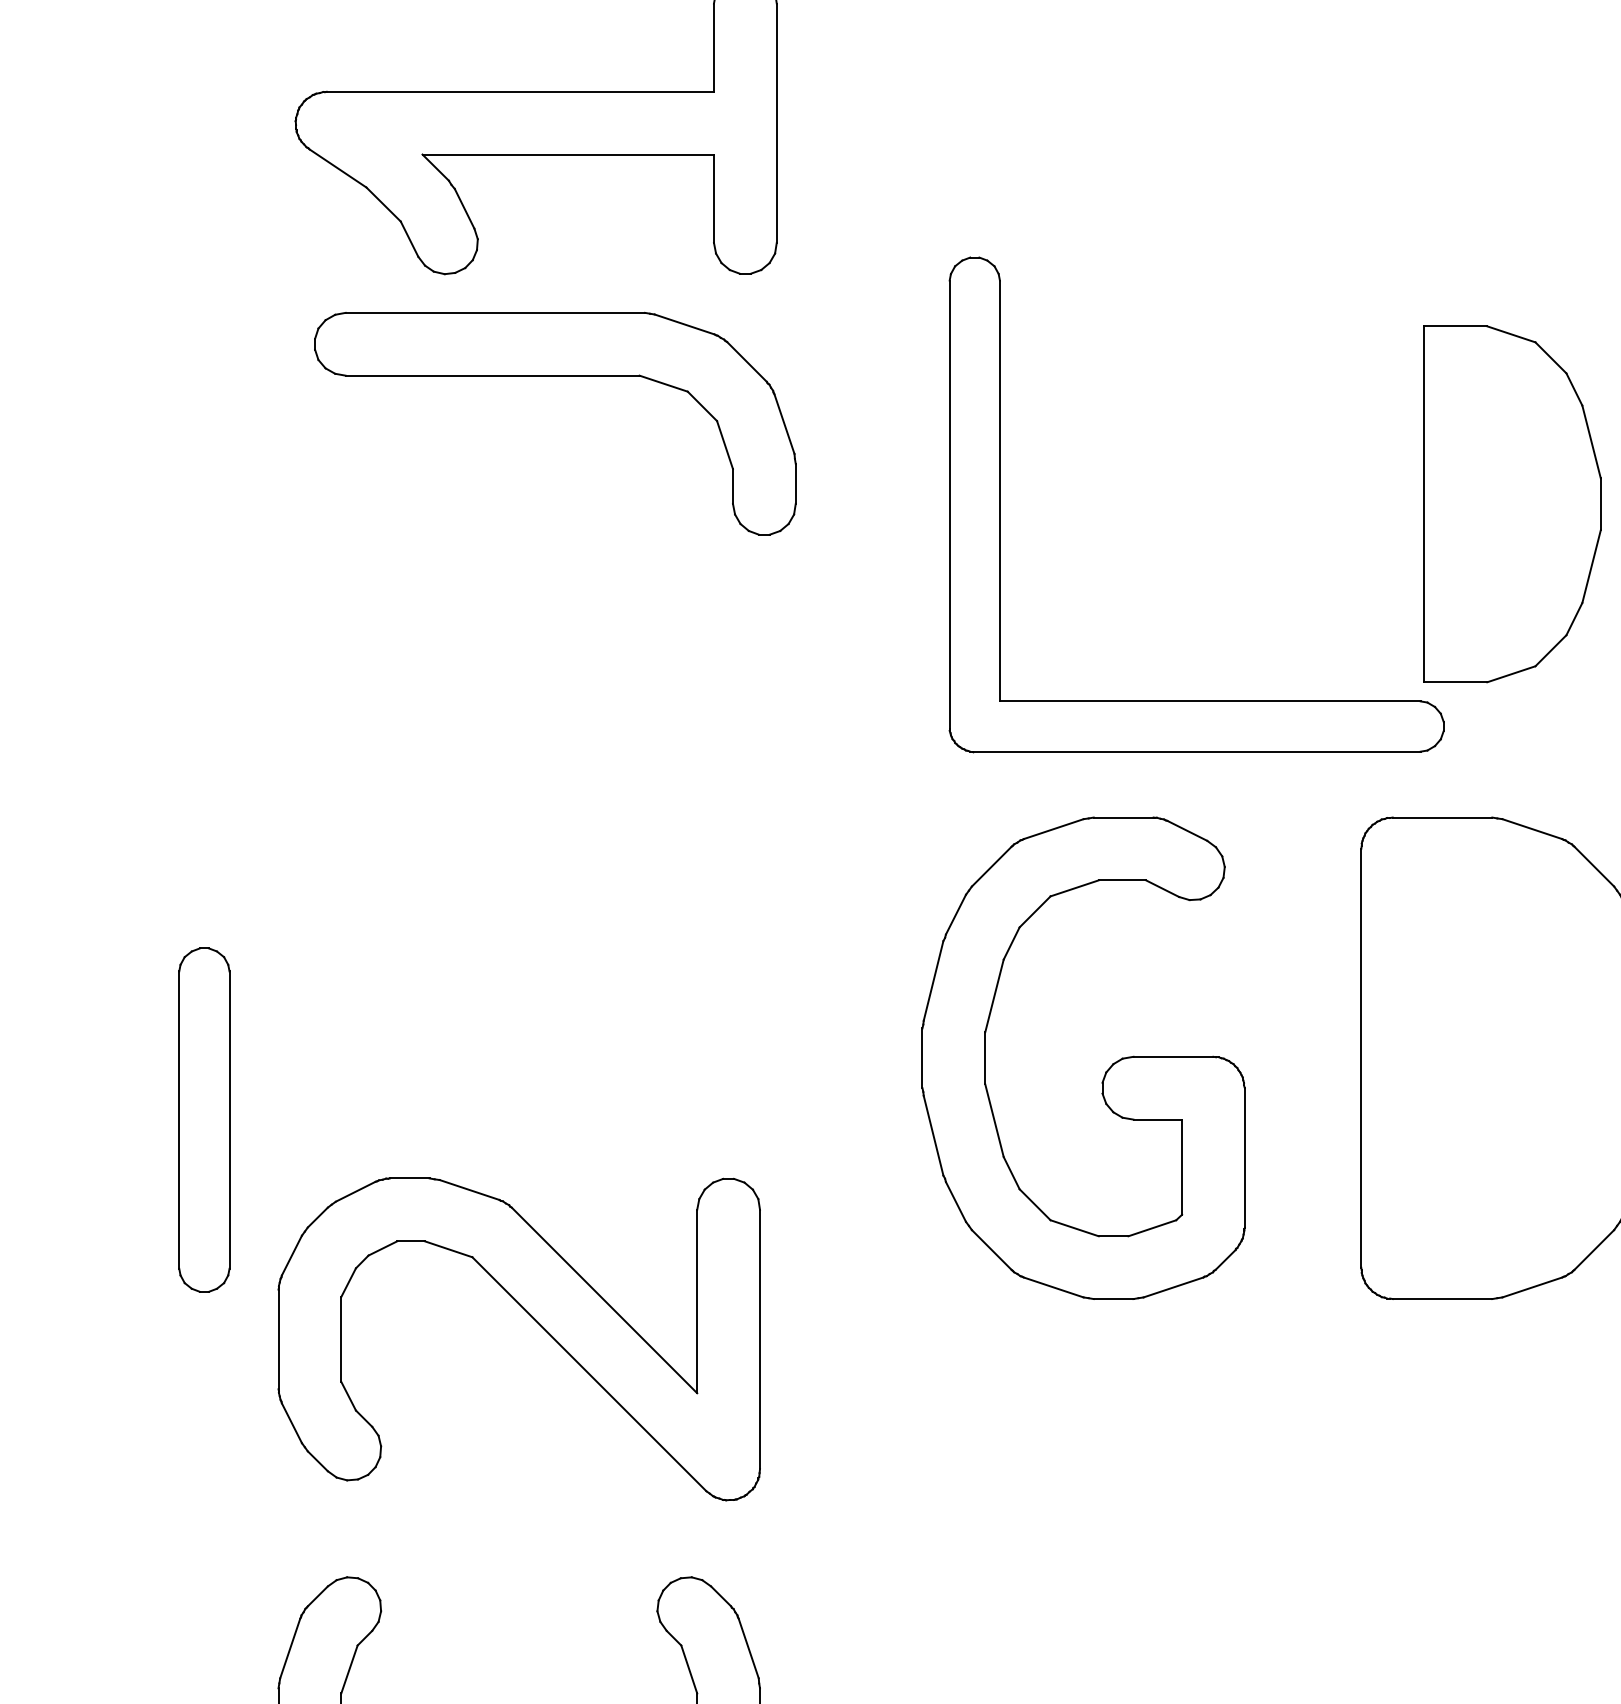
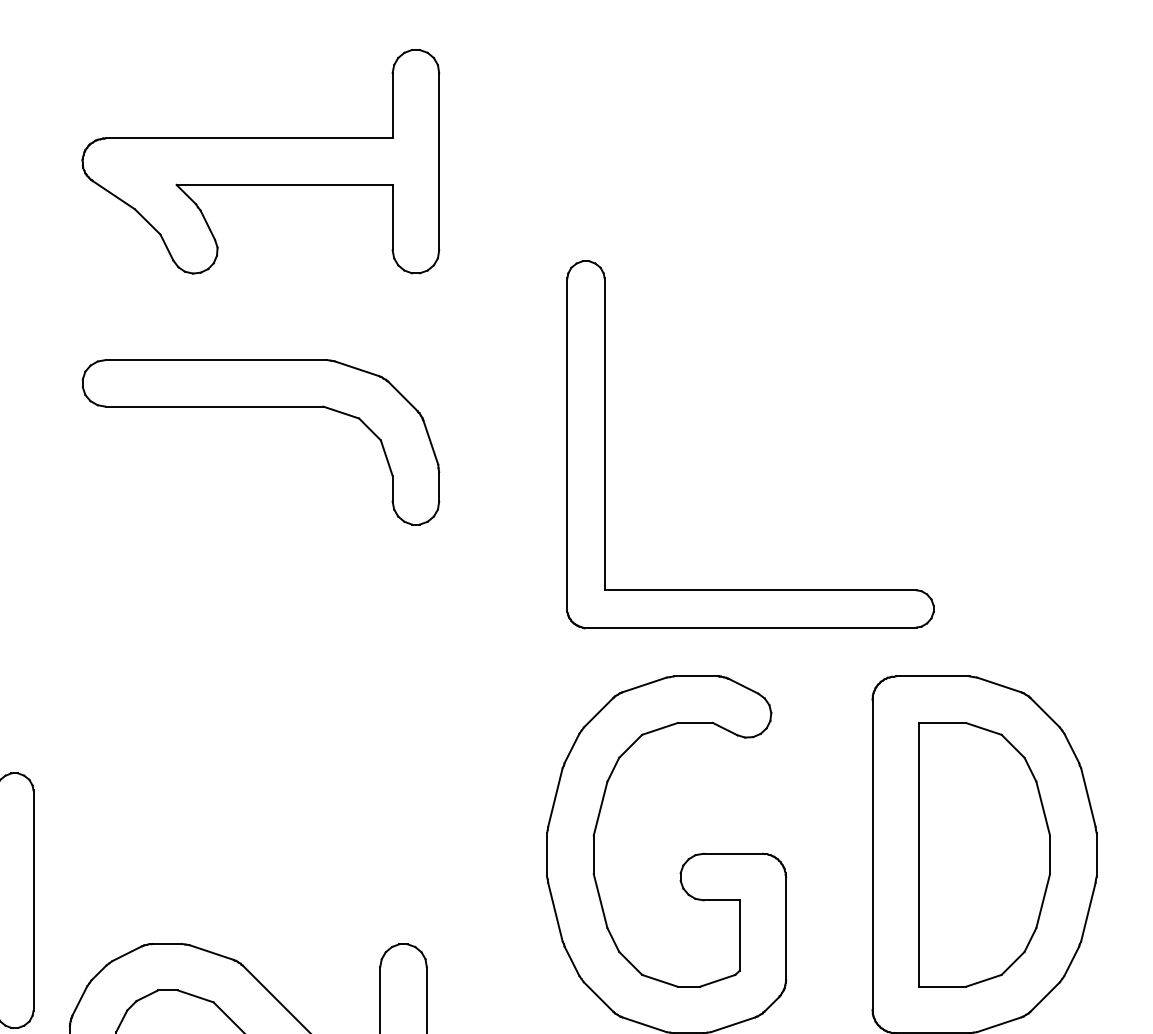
part: (555, 376) -> (261, 407), moved
part: (1512, 504) -> (984, 855), moved

